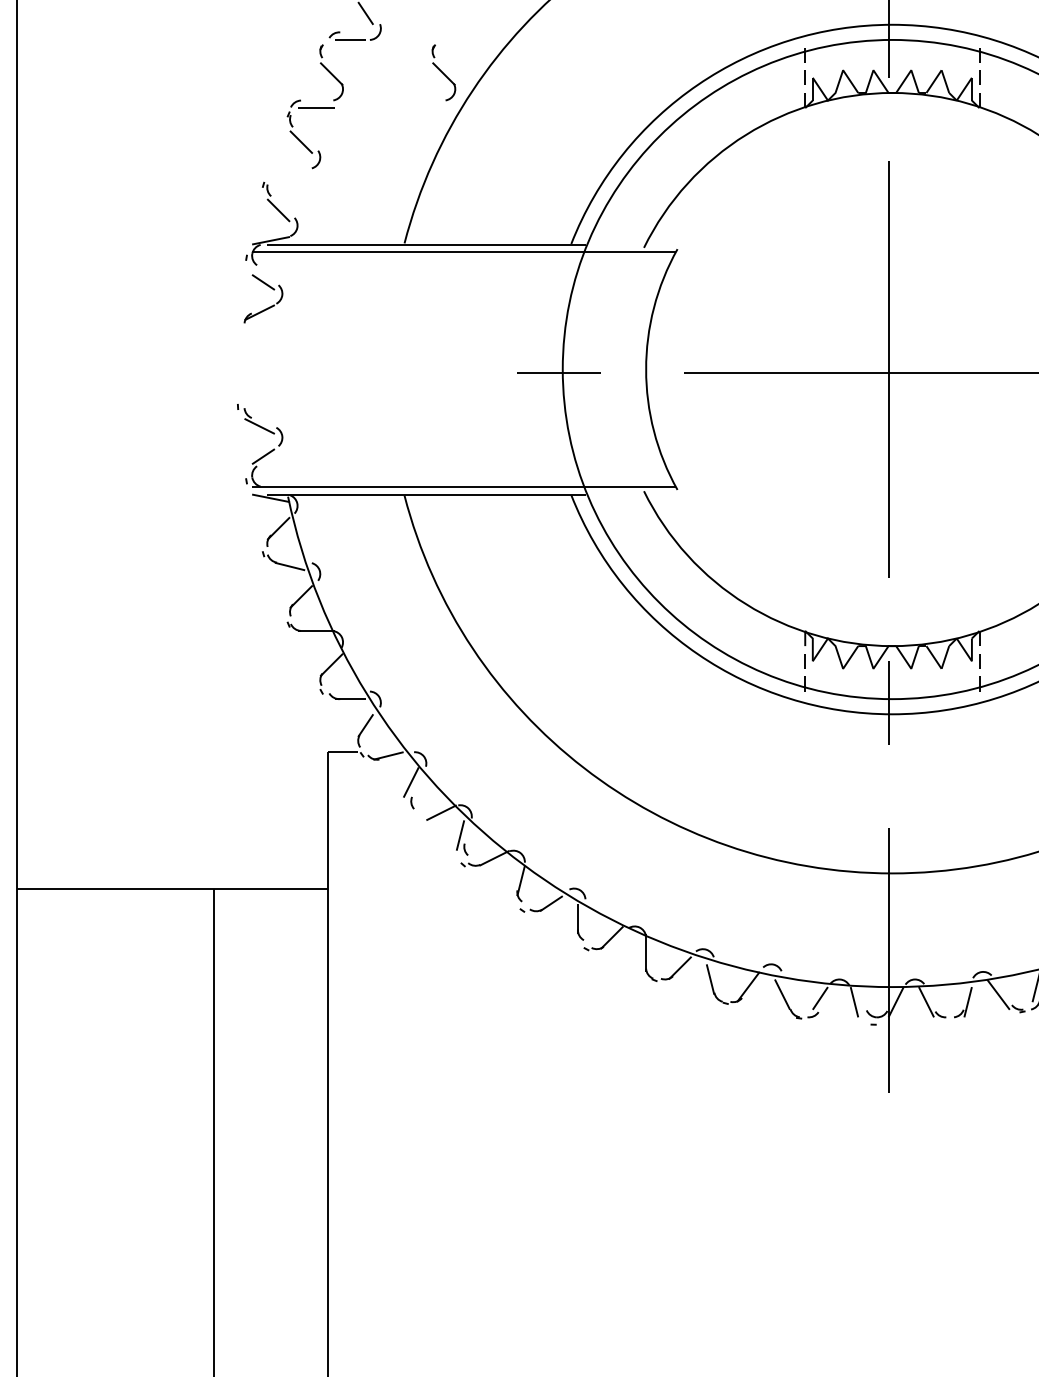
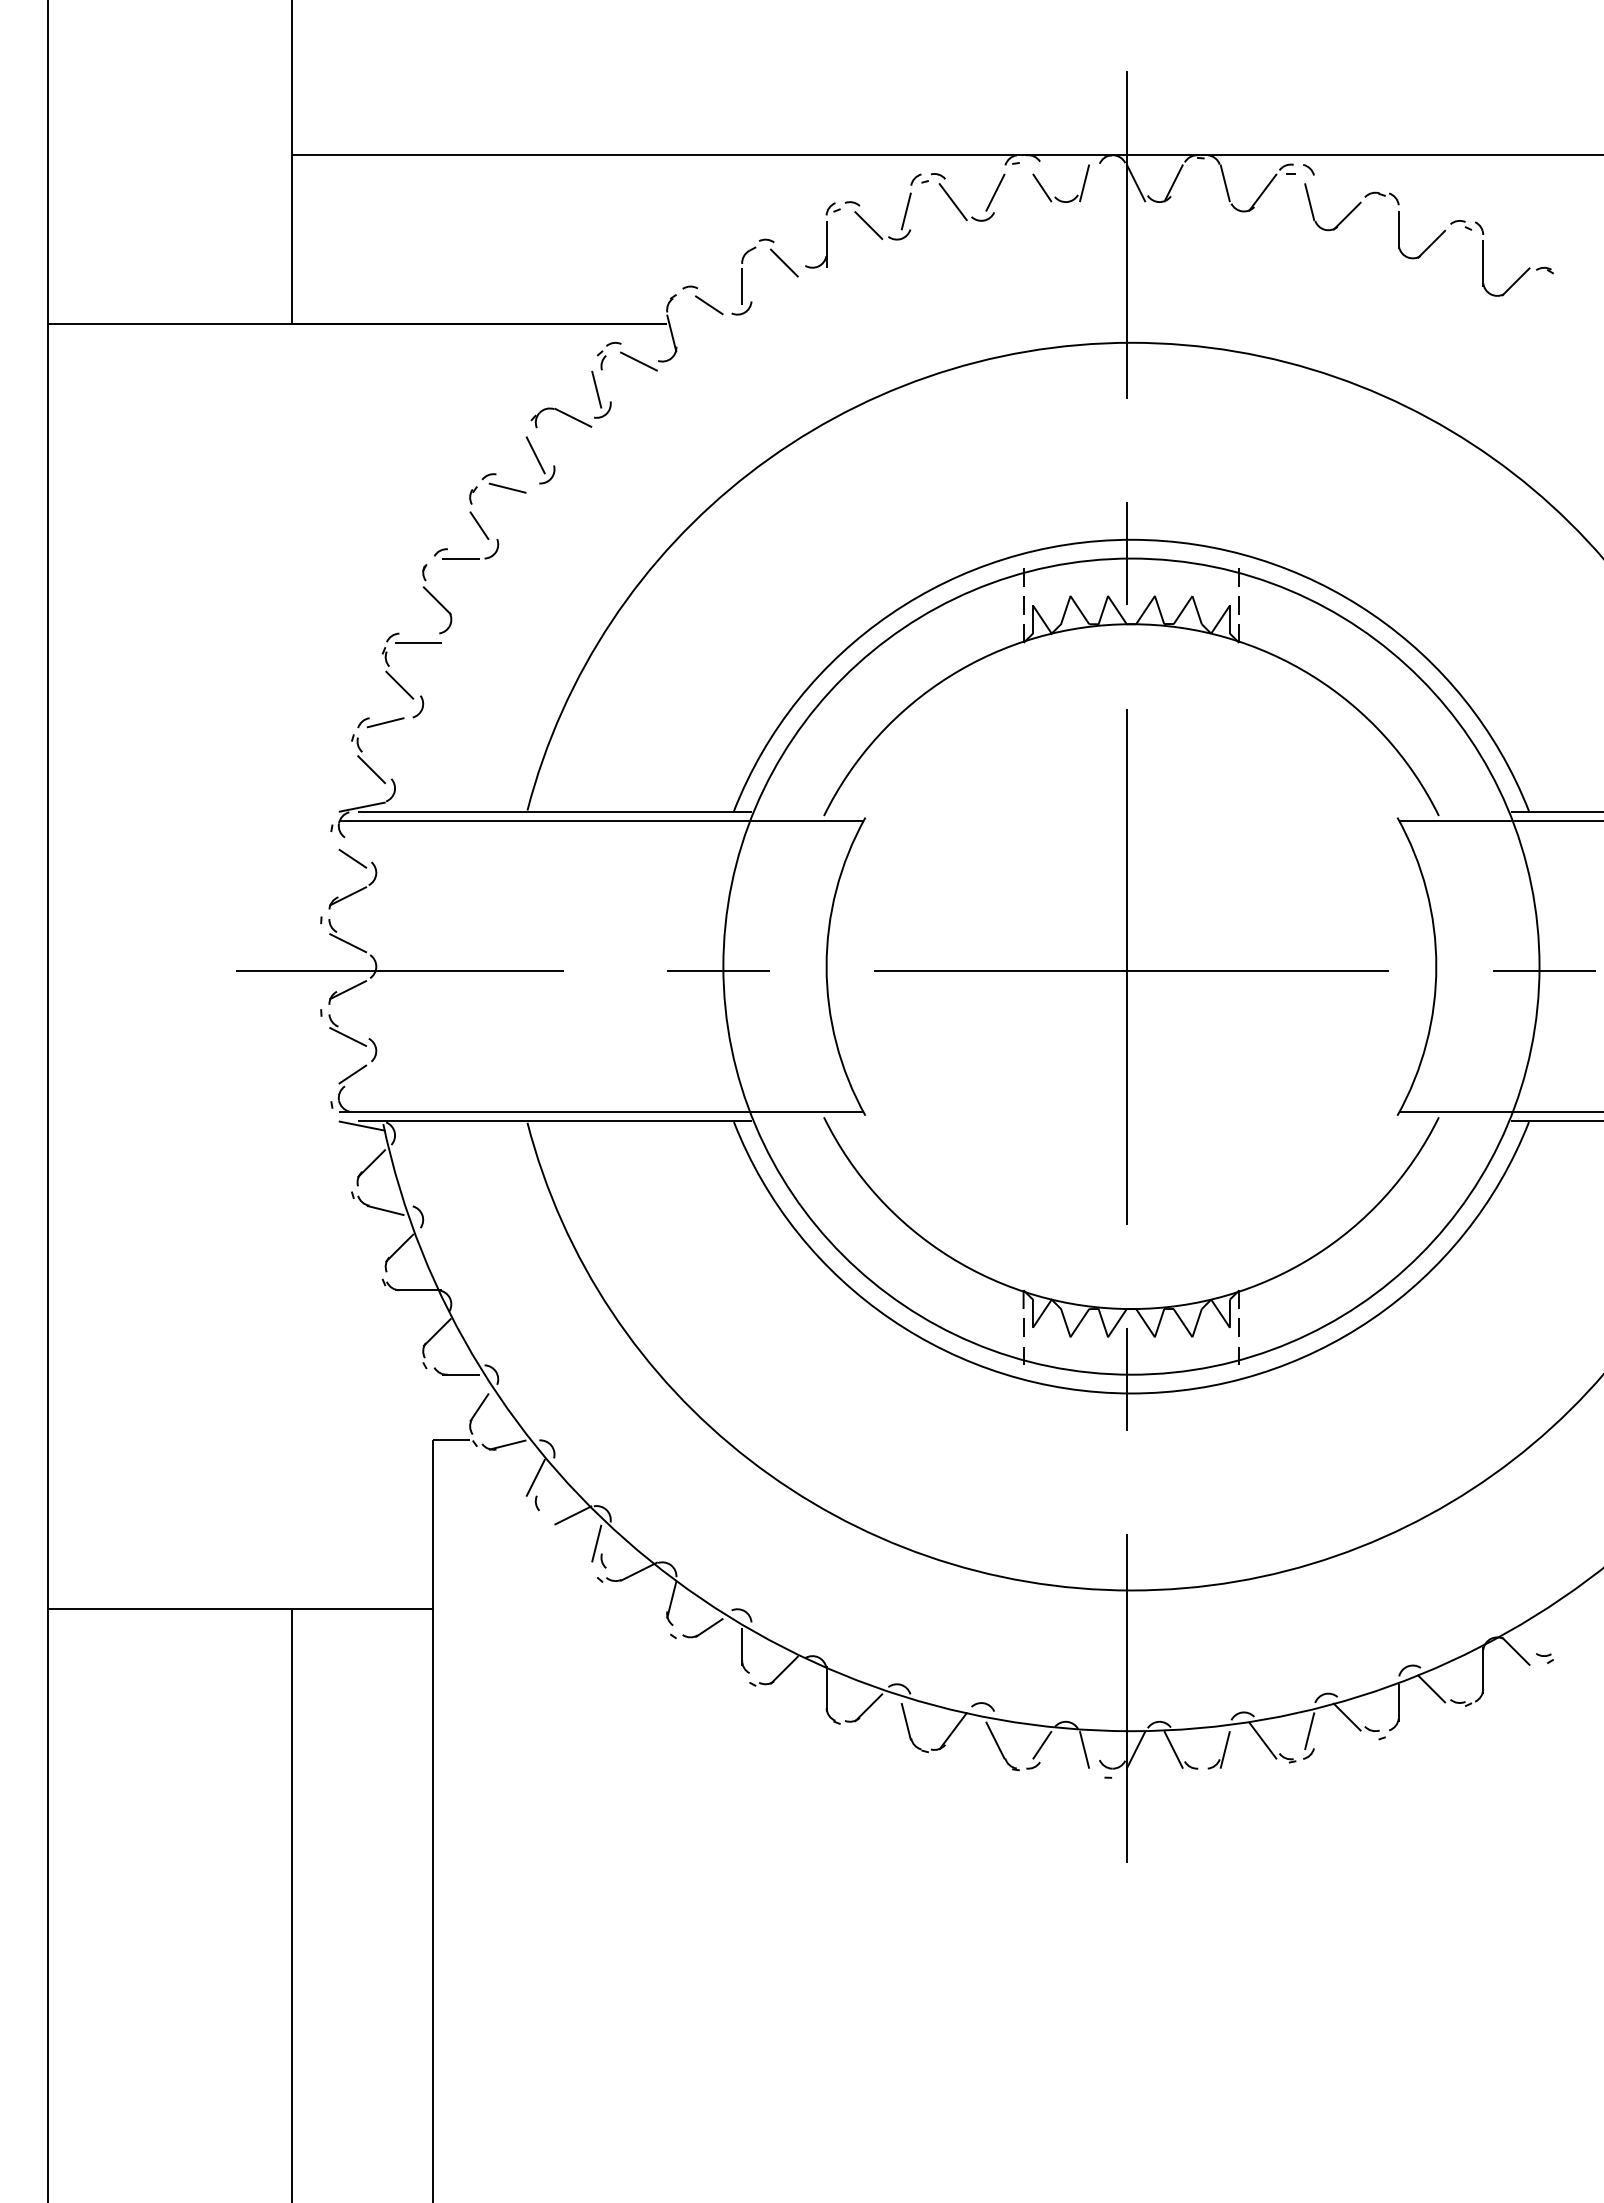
part: (444, 73) -> (576, 599), removed
part: (285, 172) -> (380, 722), added
part: (301, 372) -> (399, 970), added

